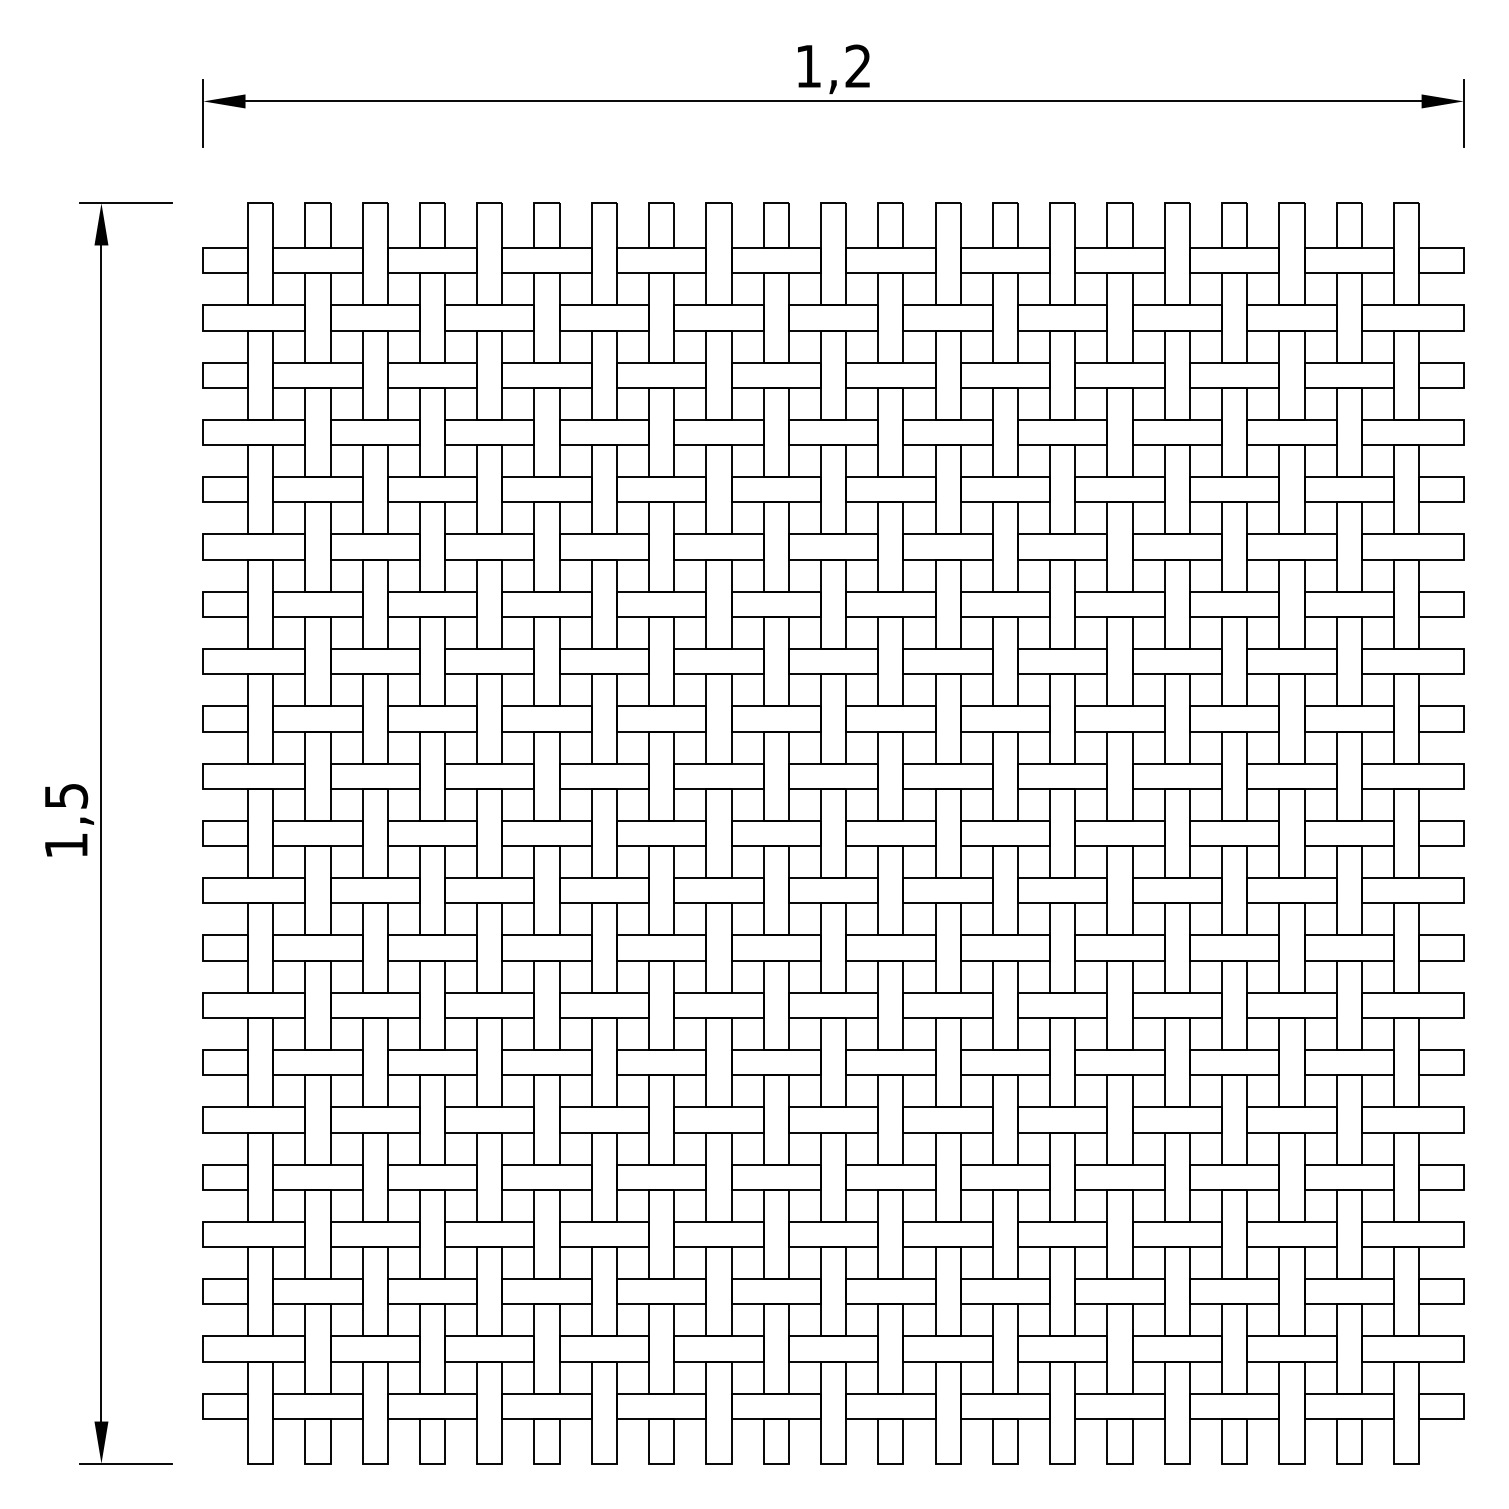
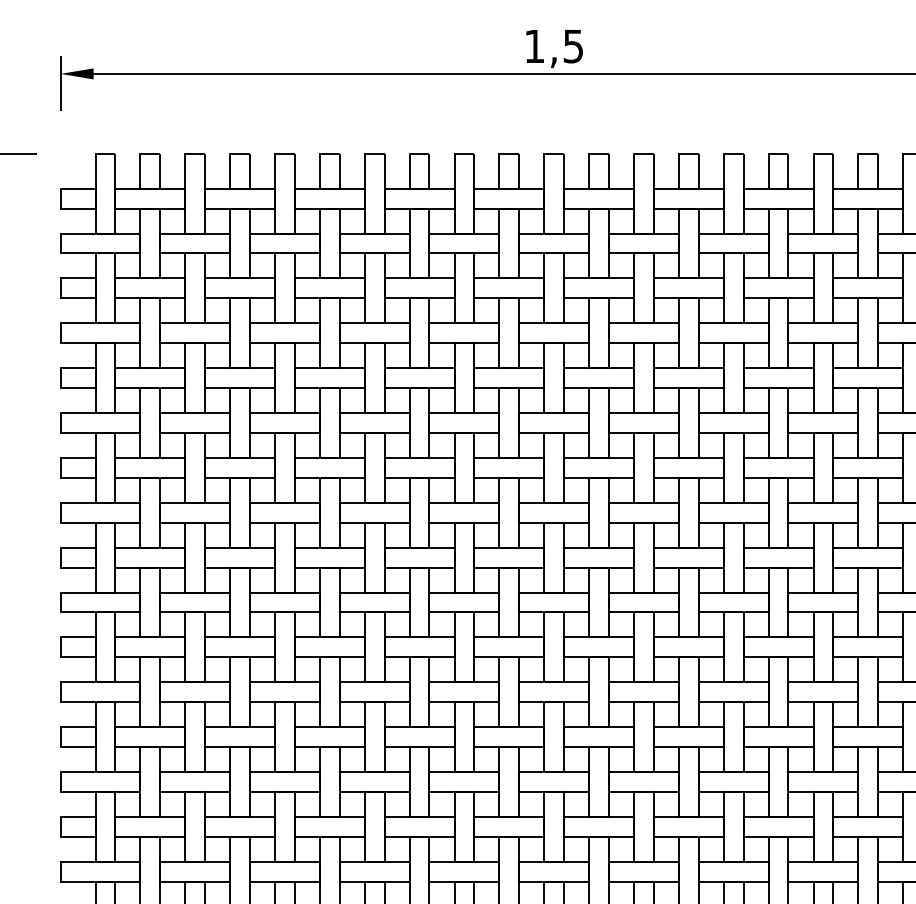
text: (857, 66) -> (572, 46), 1,2 -> 1,5

